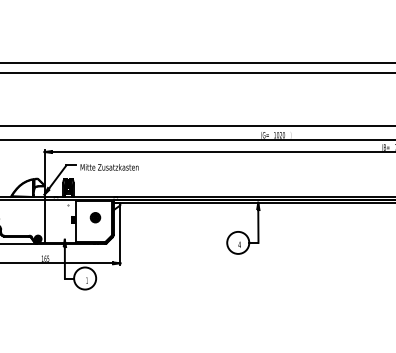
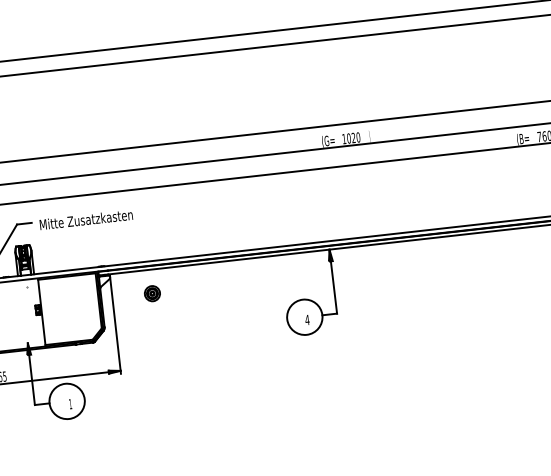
part: (95, 217) -> (152, 293), moved

